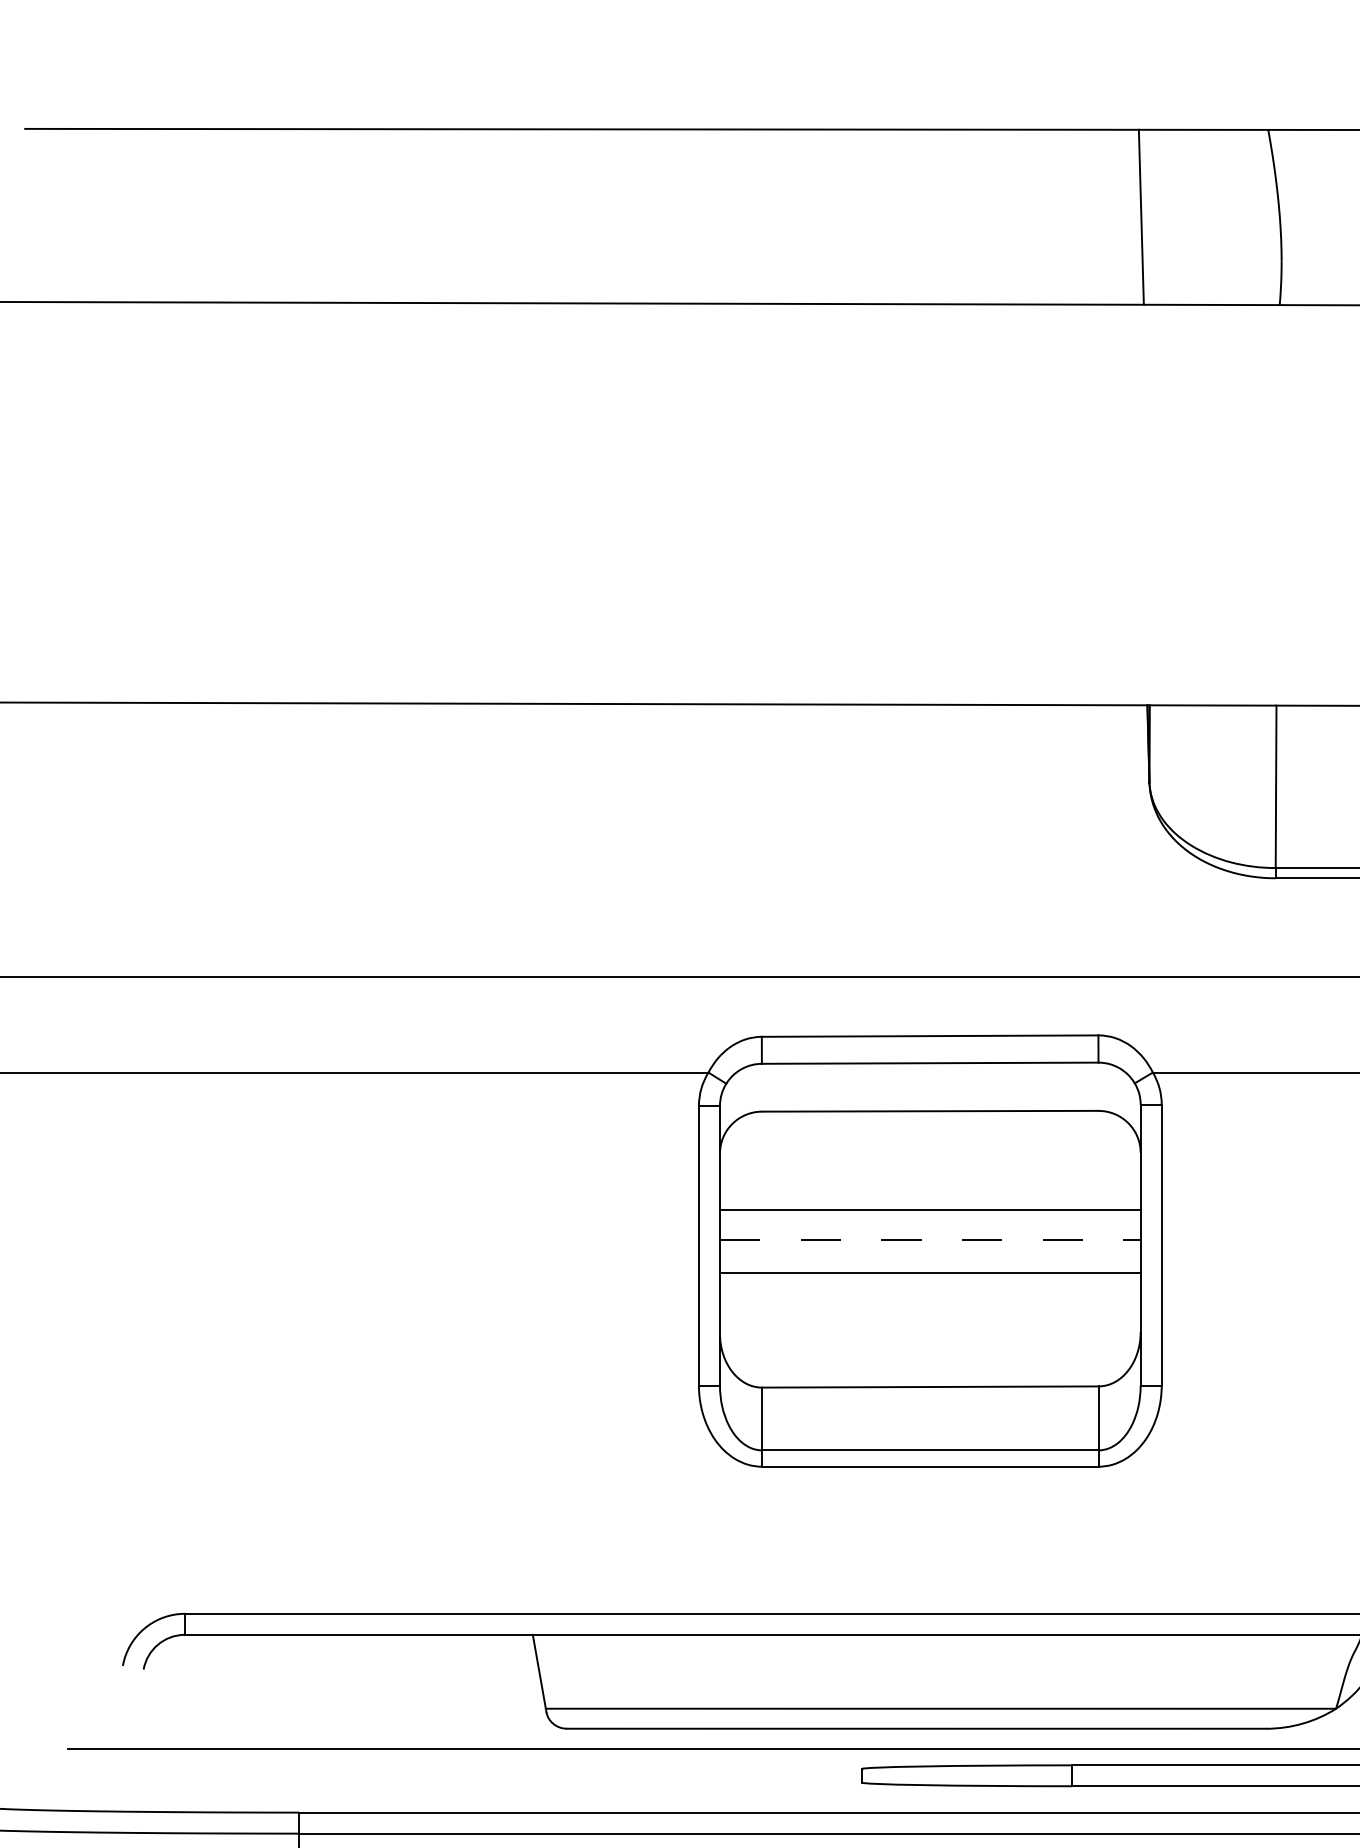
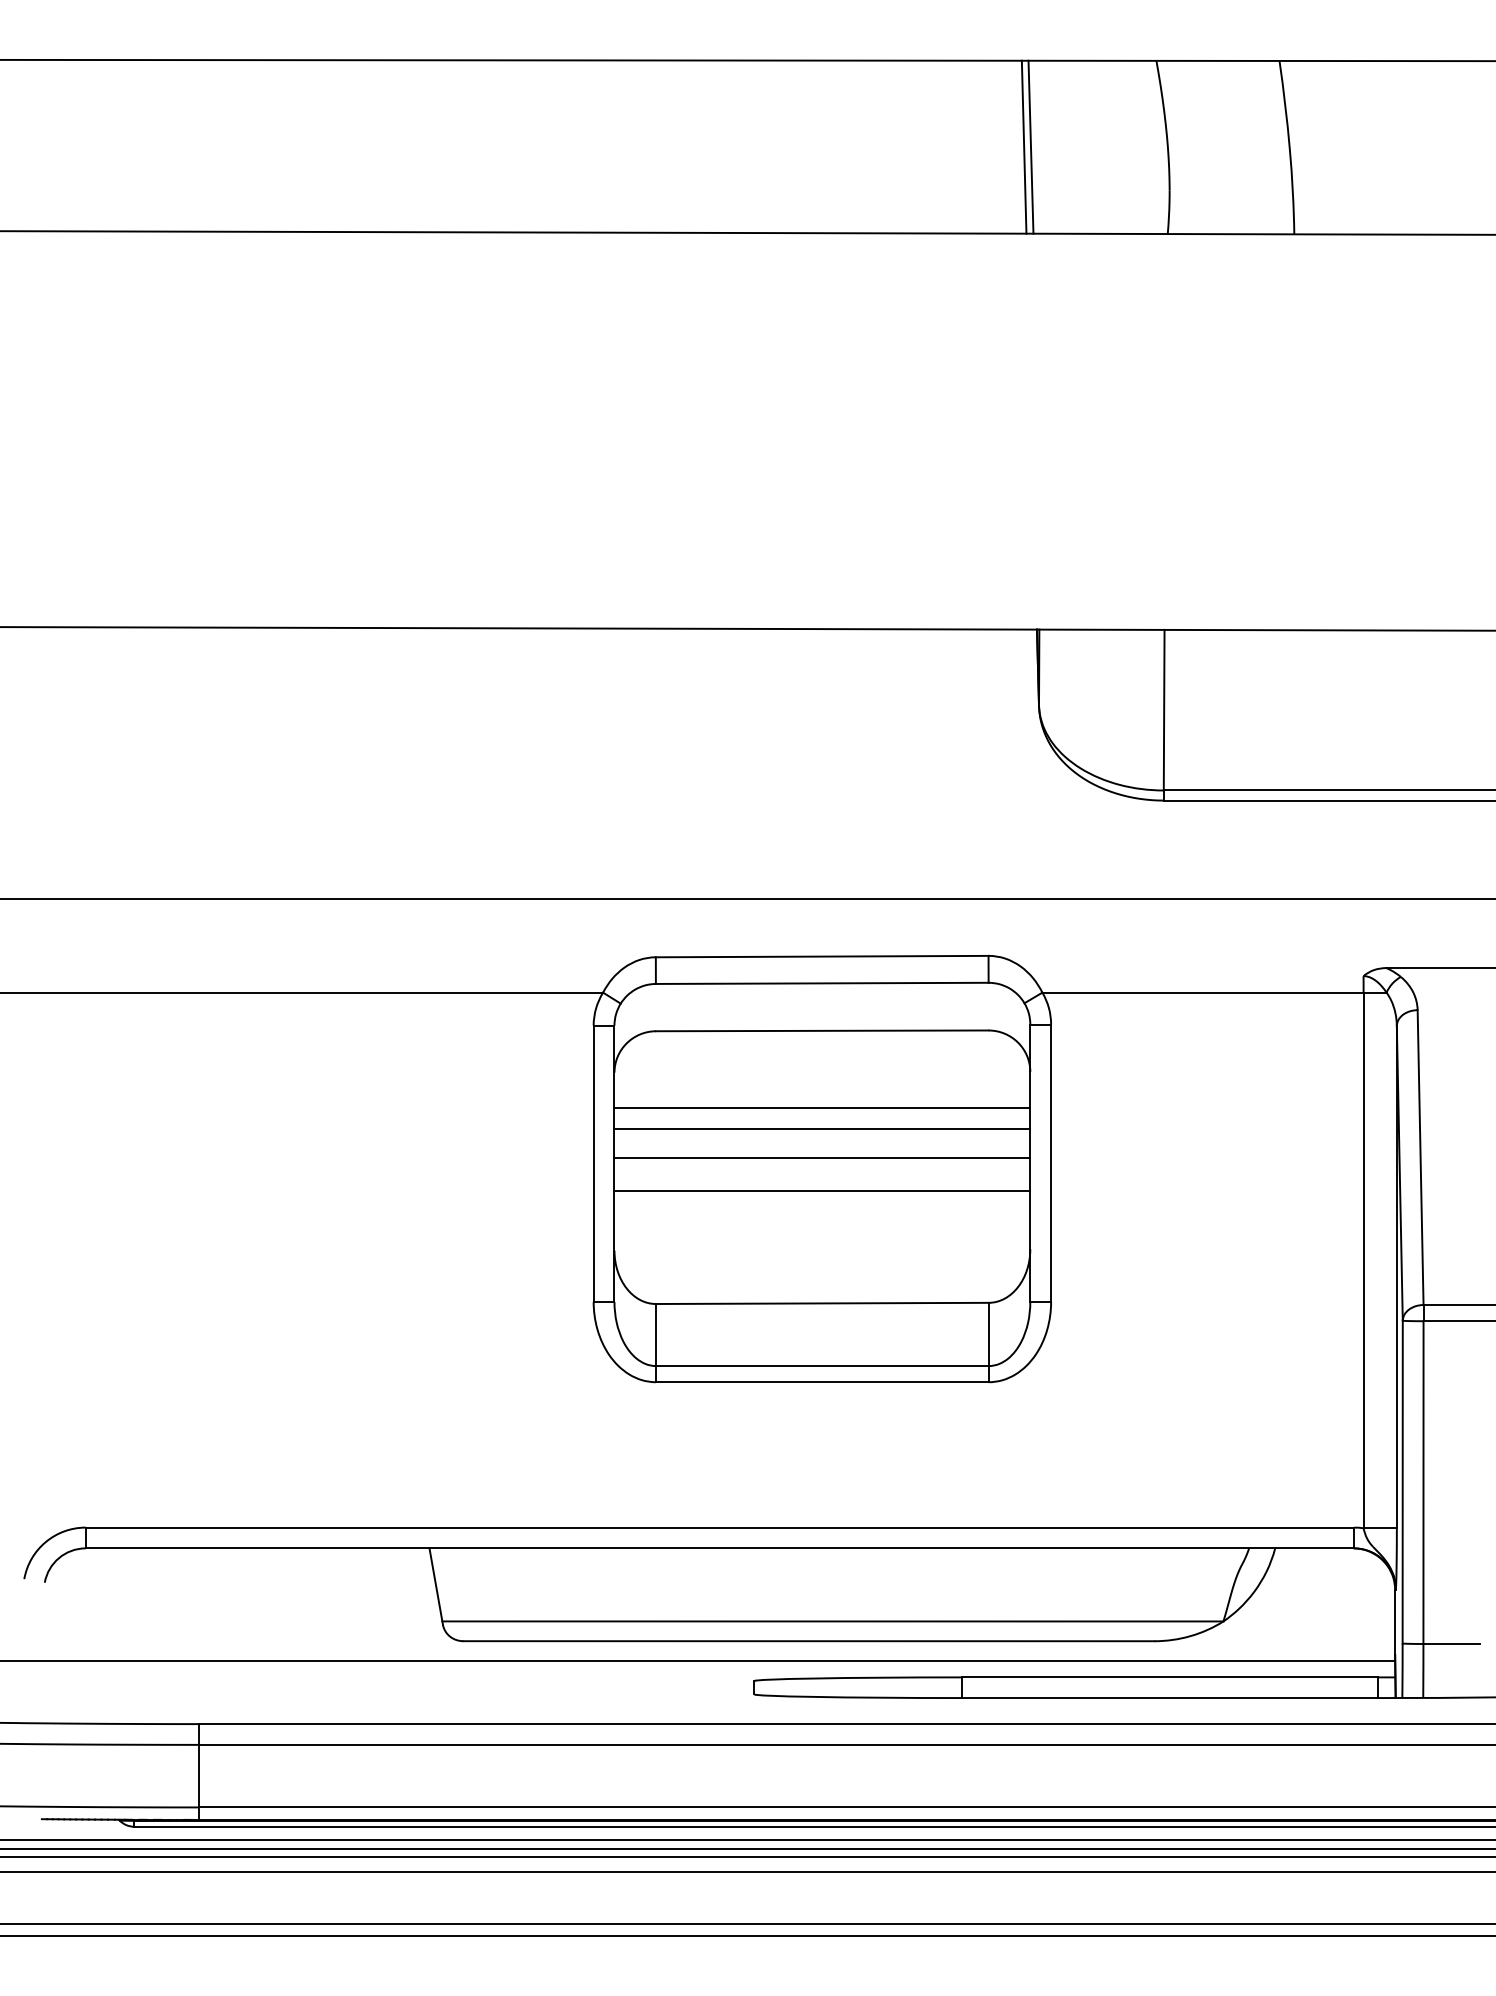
line: (1133, 216) -> (1023, 146), added
line: (930, 1188) -> (822, 1107), added
line: (930, 1239) -> (822, 1157), dashed -> solid

